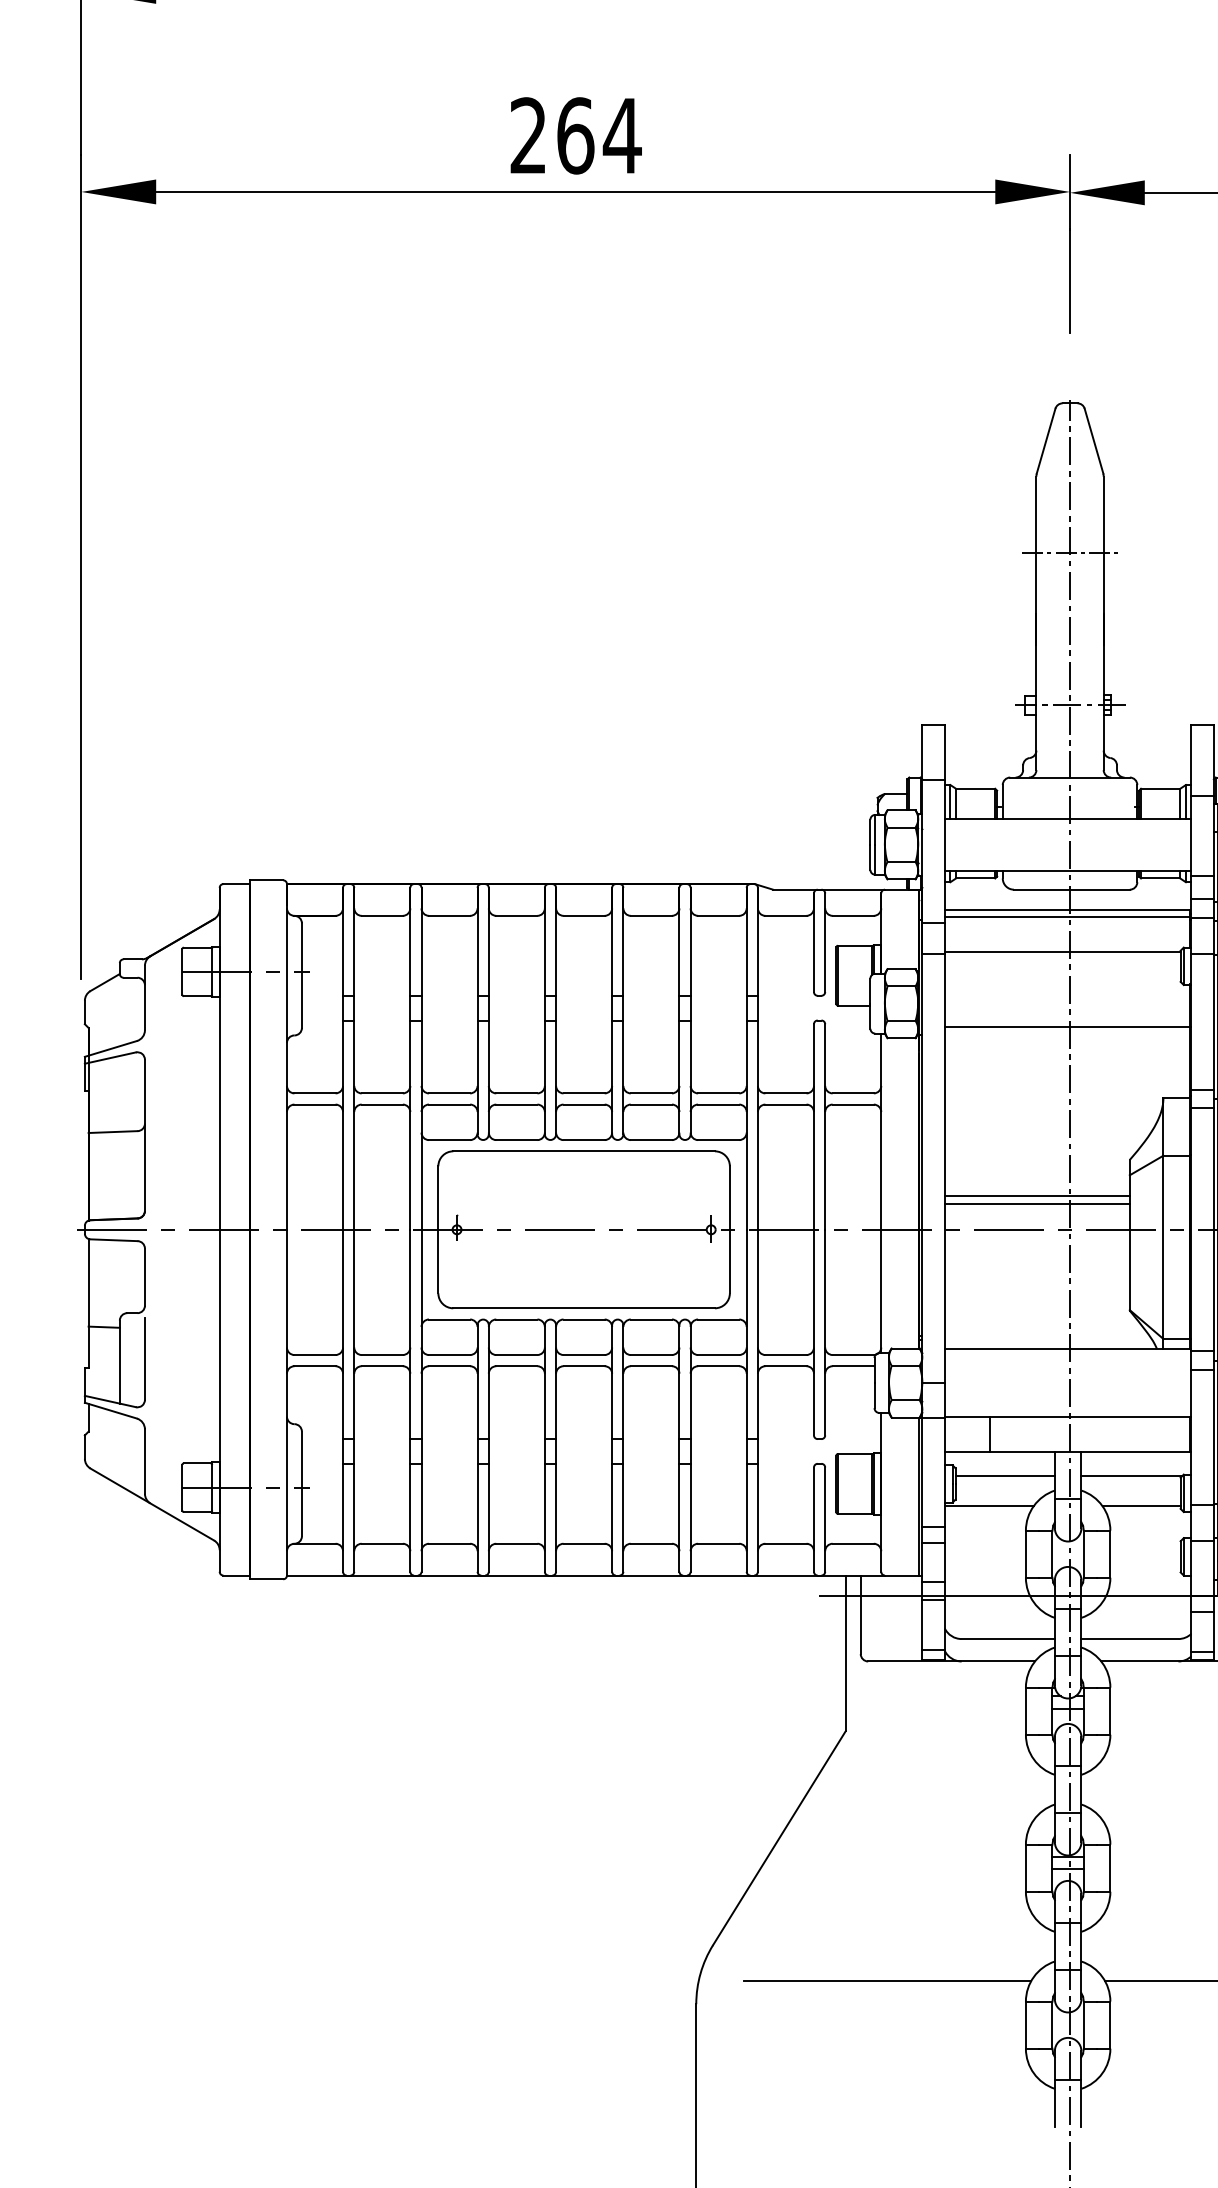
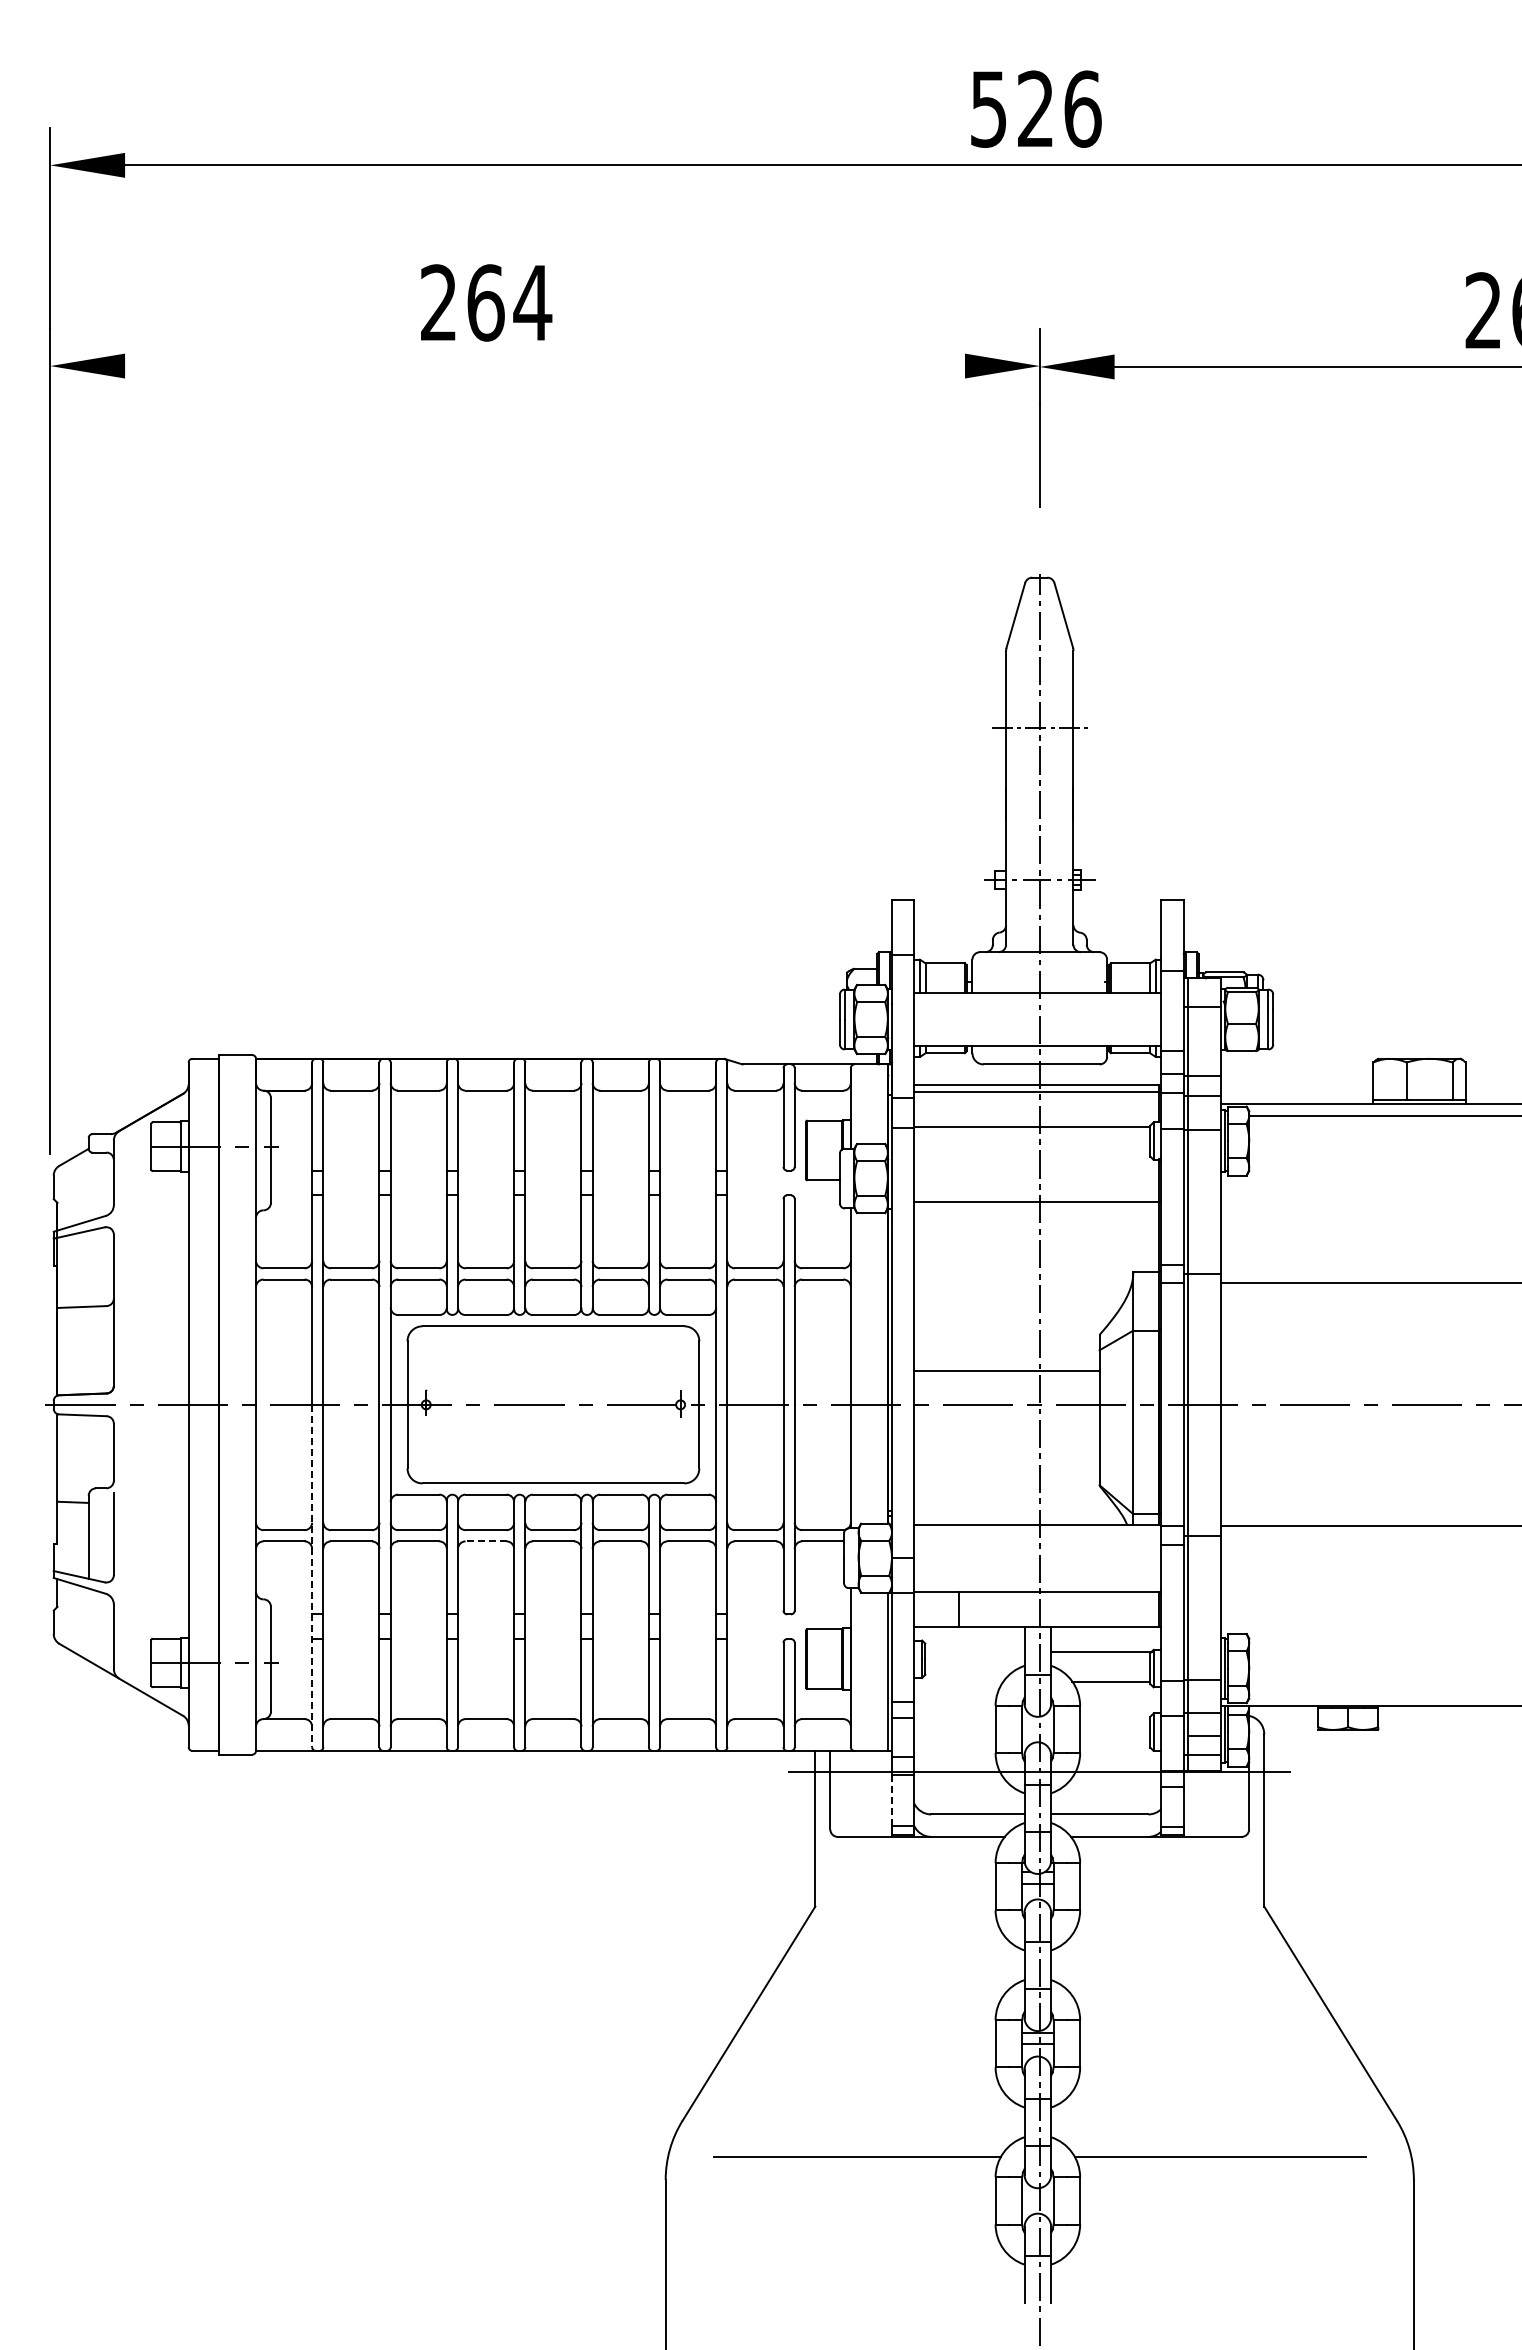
text: (576, 135) -> (486, 302), moved
line: (575, 192) -> (544, 366), removed
line: (1036, 1204) -> (1006, 1379), removed
line: (517, 1366) -> (486, 1541), solid -> dashed
line: (343, 1401) -> (312, 1576), solid -> dashed
line: (1004, 1476) -> (974, 1651), removed
line: (988, 1506) -> (958, 1681), removed
line: (921, 1625) -> (891, 1800), solid -> dashed

